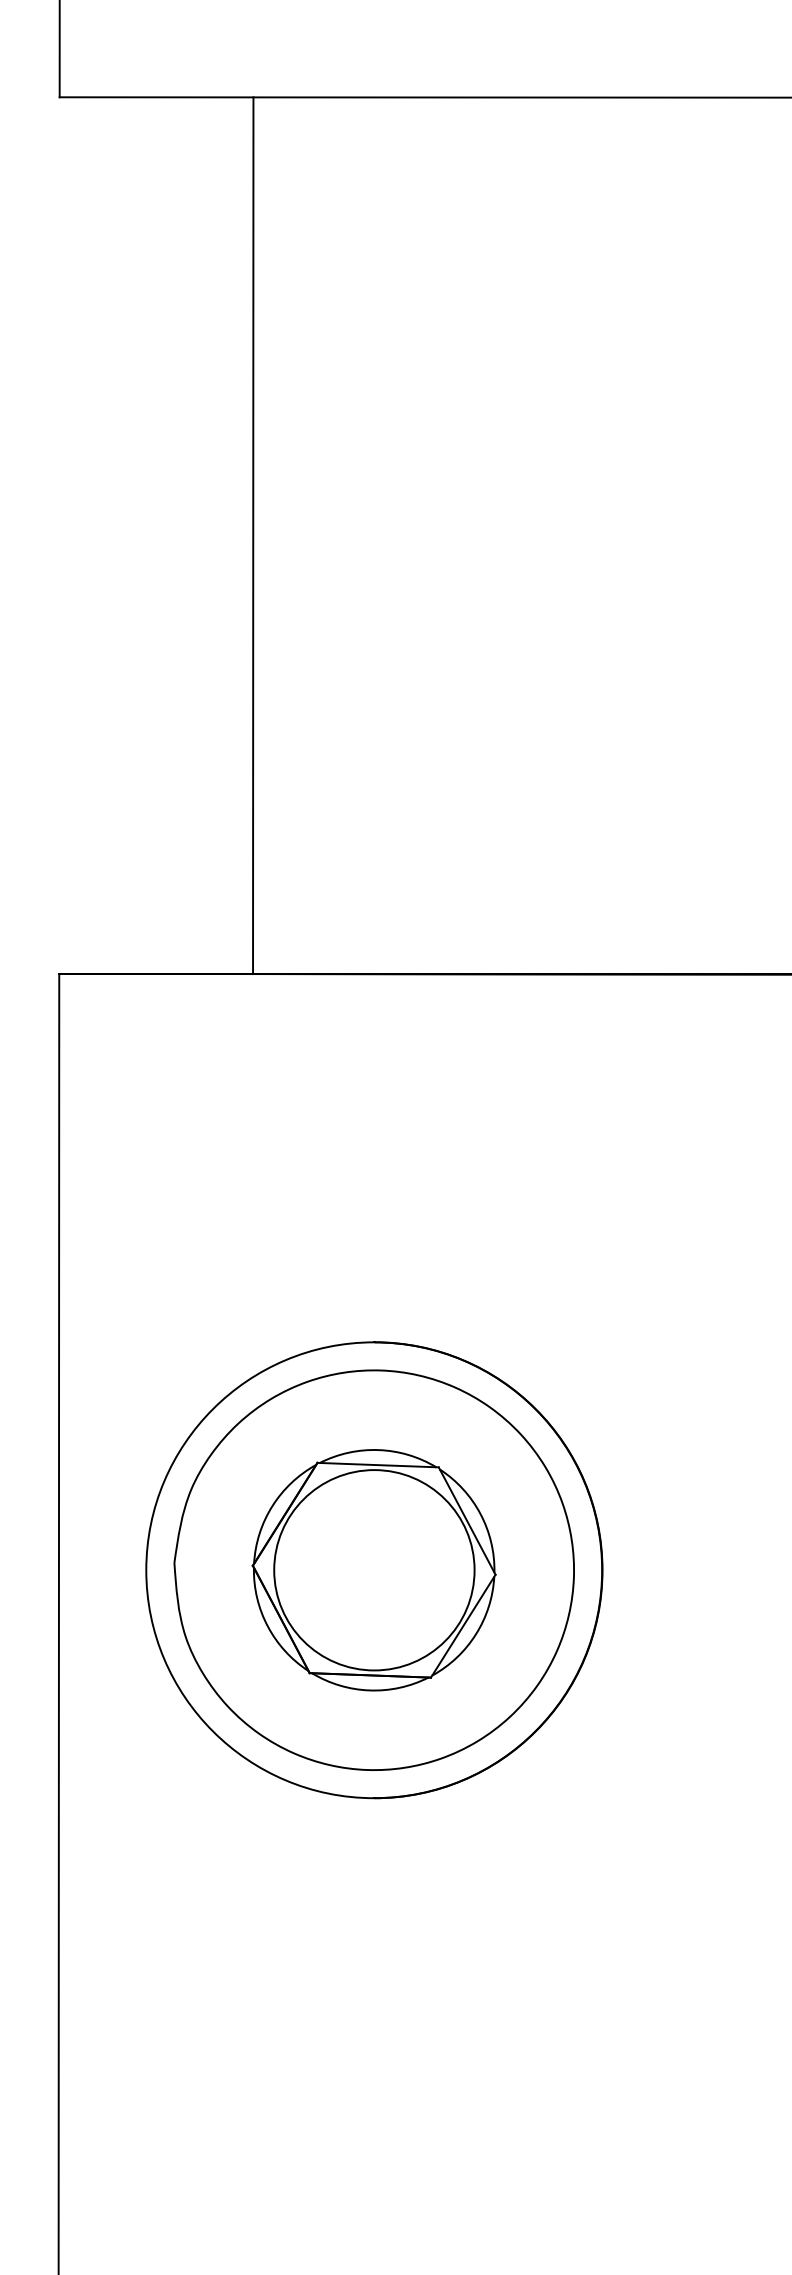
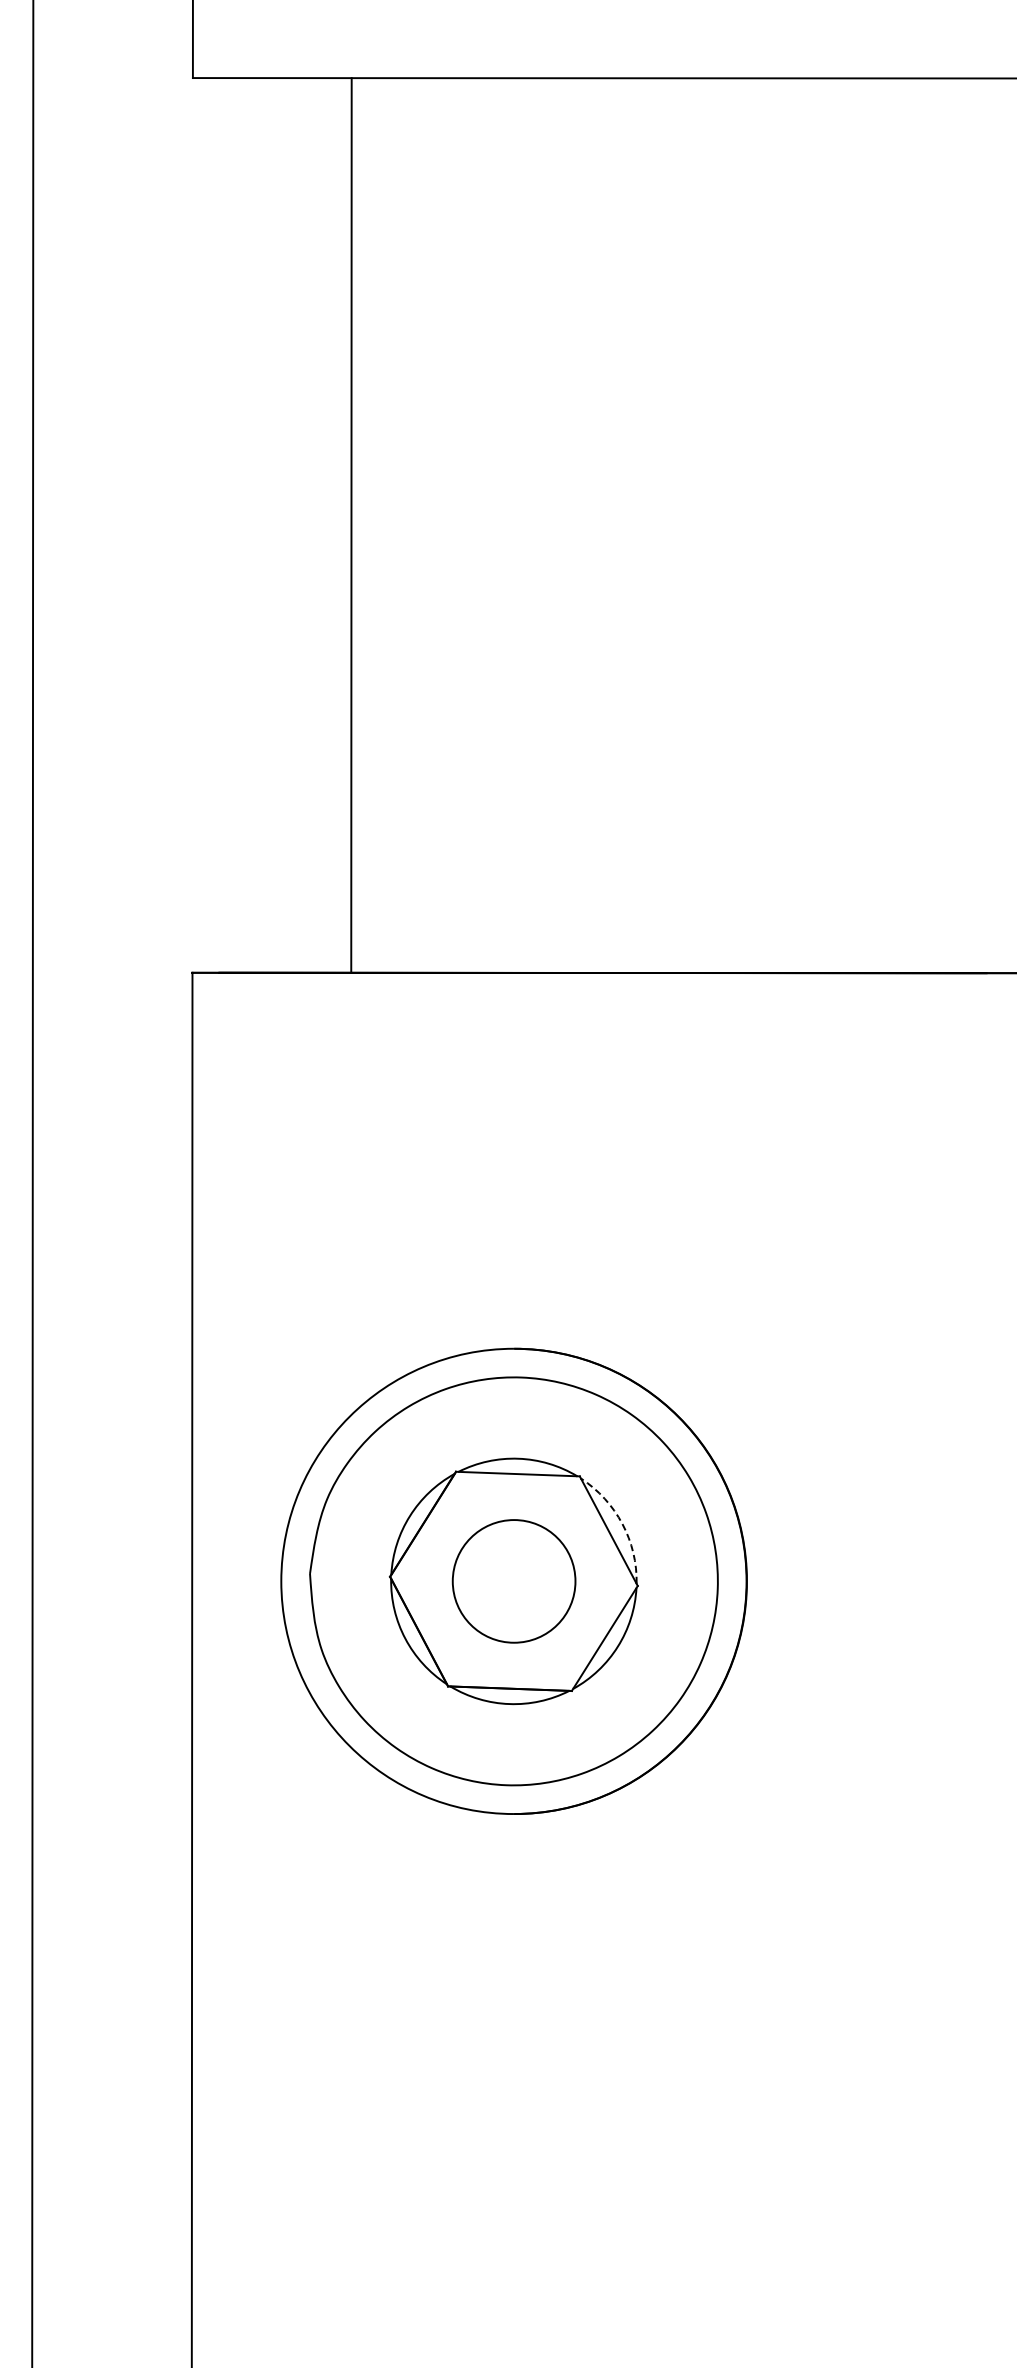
line: (253, 535) -> (351, 525), moved
arc: (480, 1513) -> (622, 1523), solid -> dashed
circle: (373, 1570) -> (513, 1581), size x0.6

